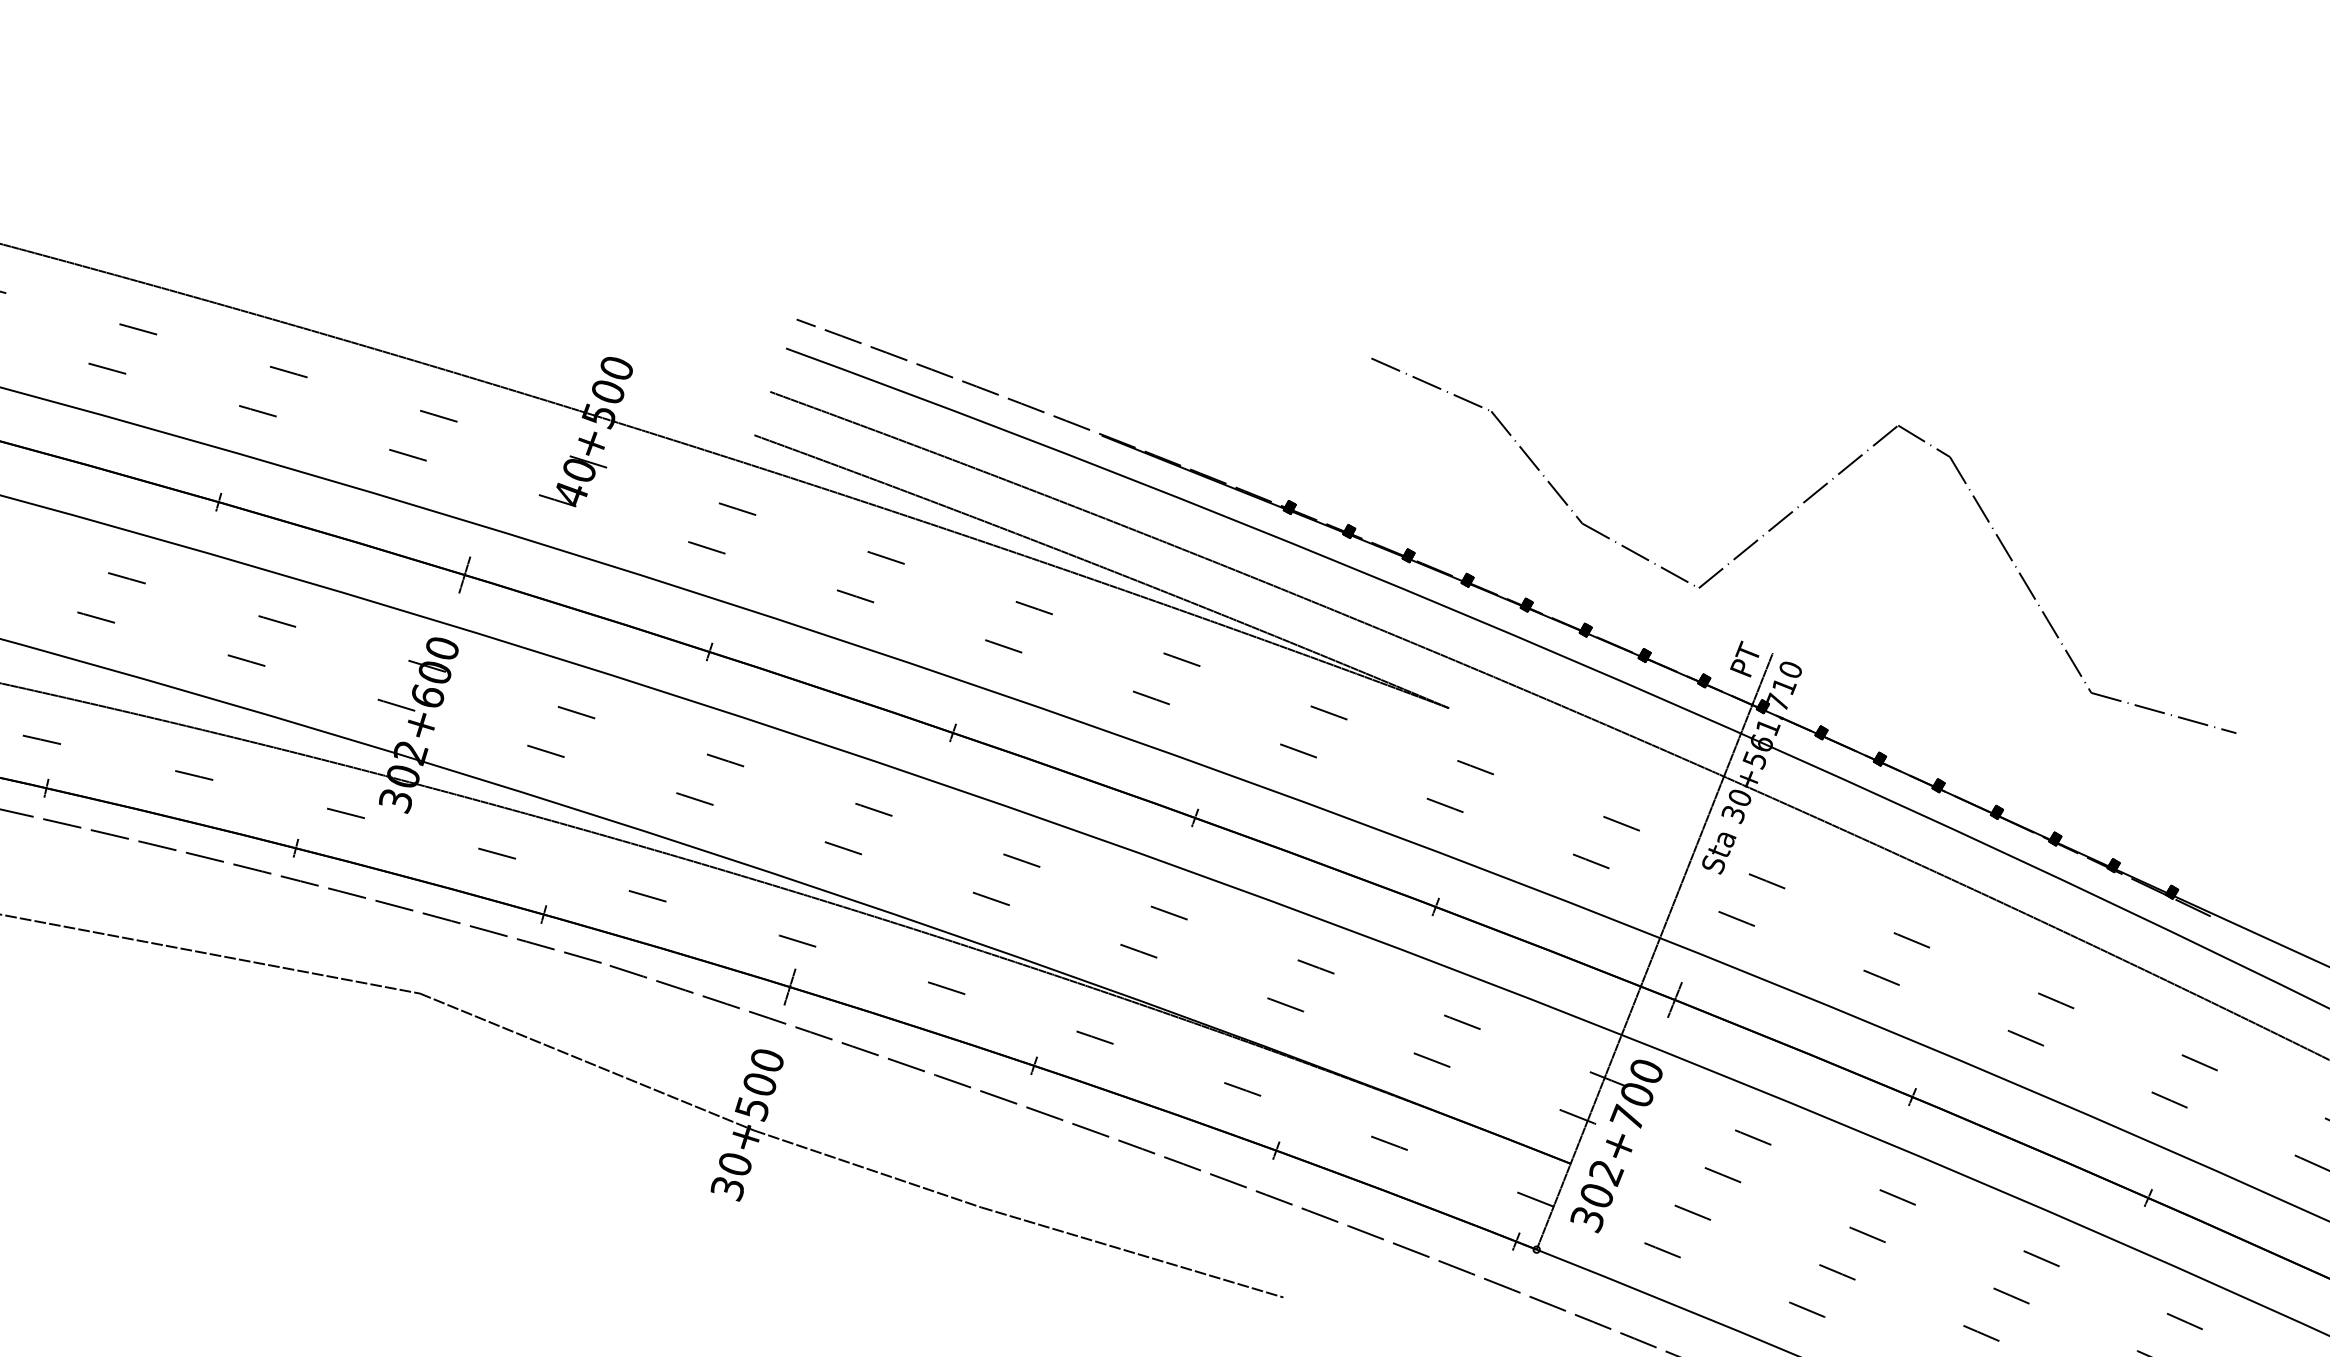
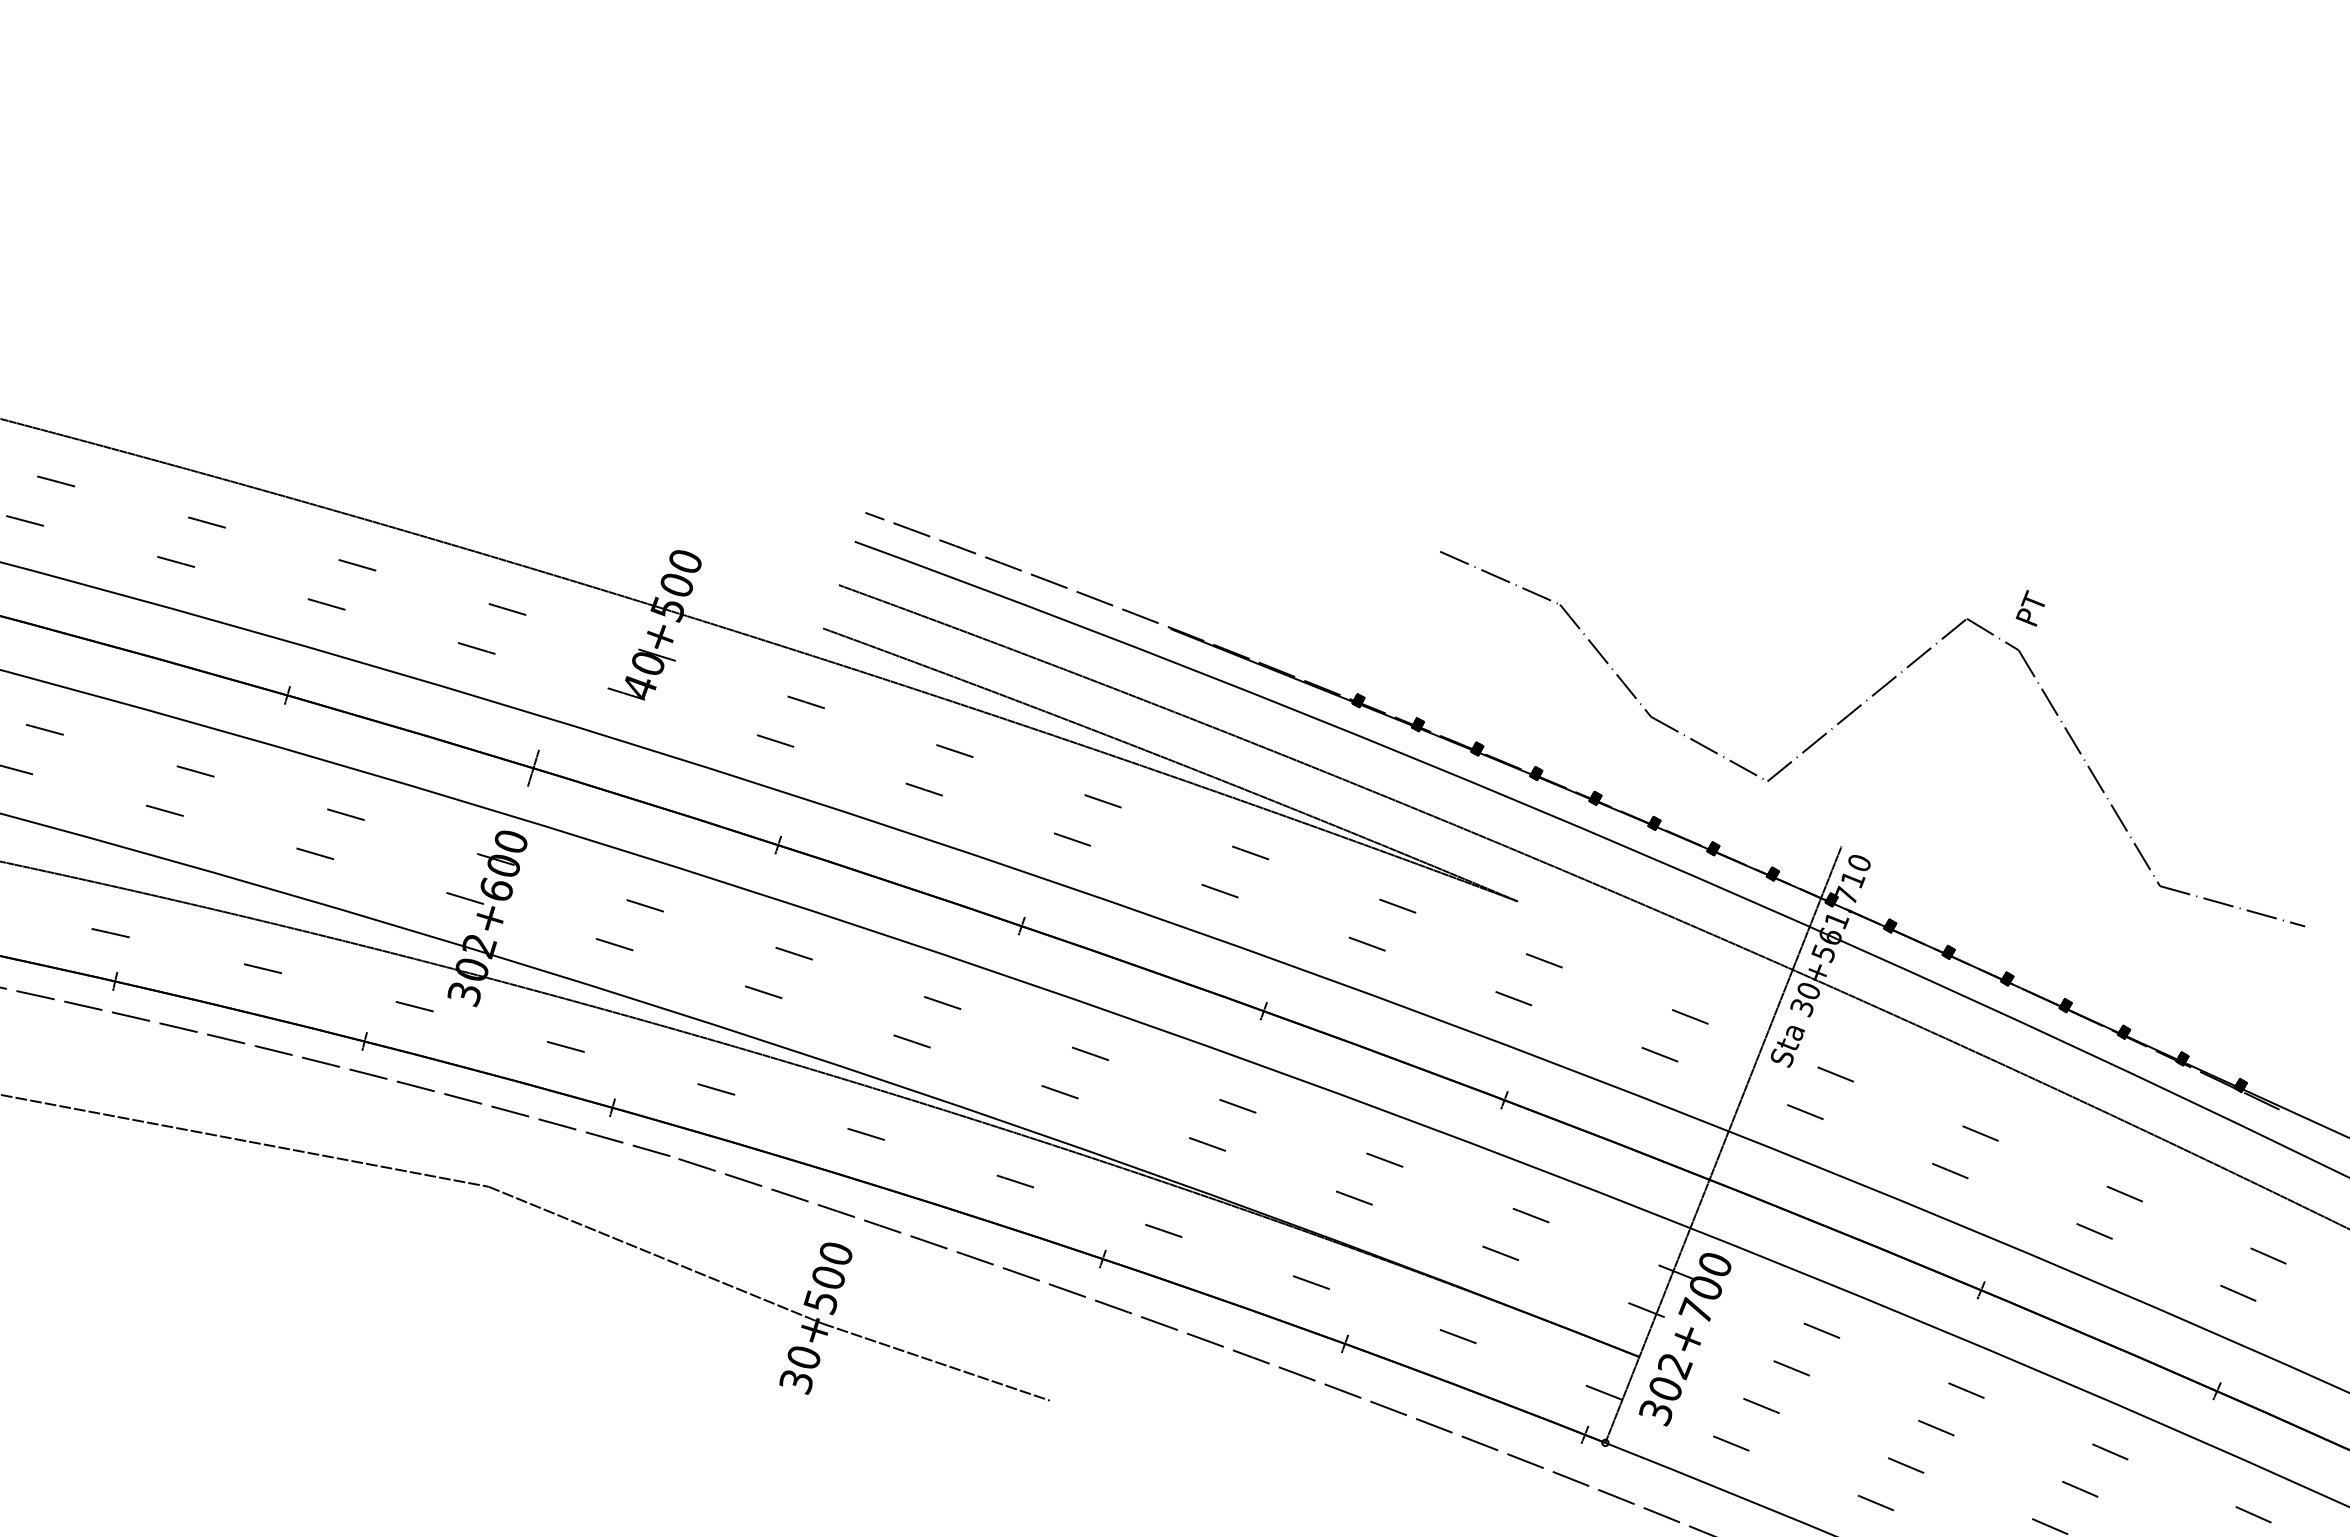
text: (1743, 659) -> (2029, 608), moved
line: (789, 986) -> (858, 1179), removed
line: (1674, 1000) -> (1743, 1193), removed
line: (1131, 1252) -> (1200, 1445), removed

